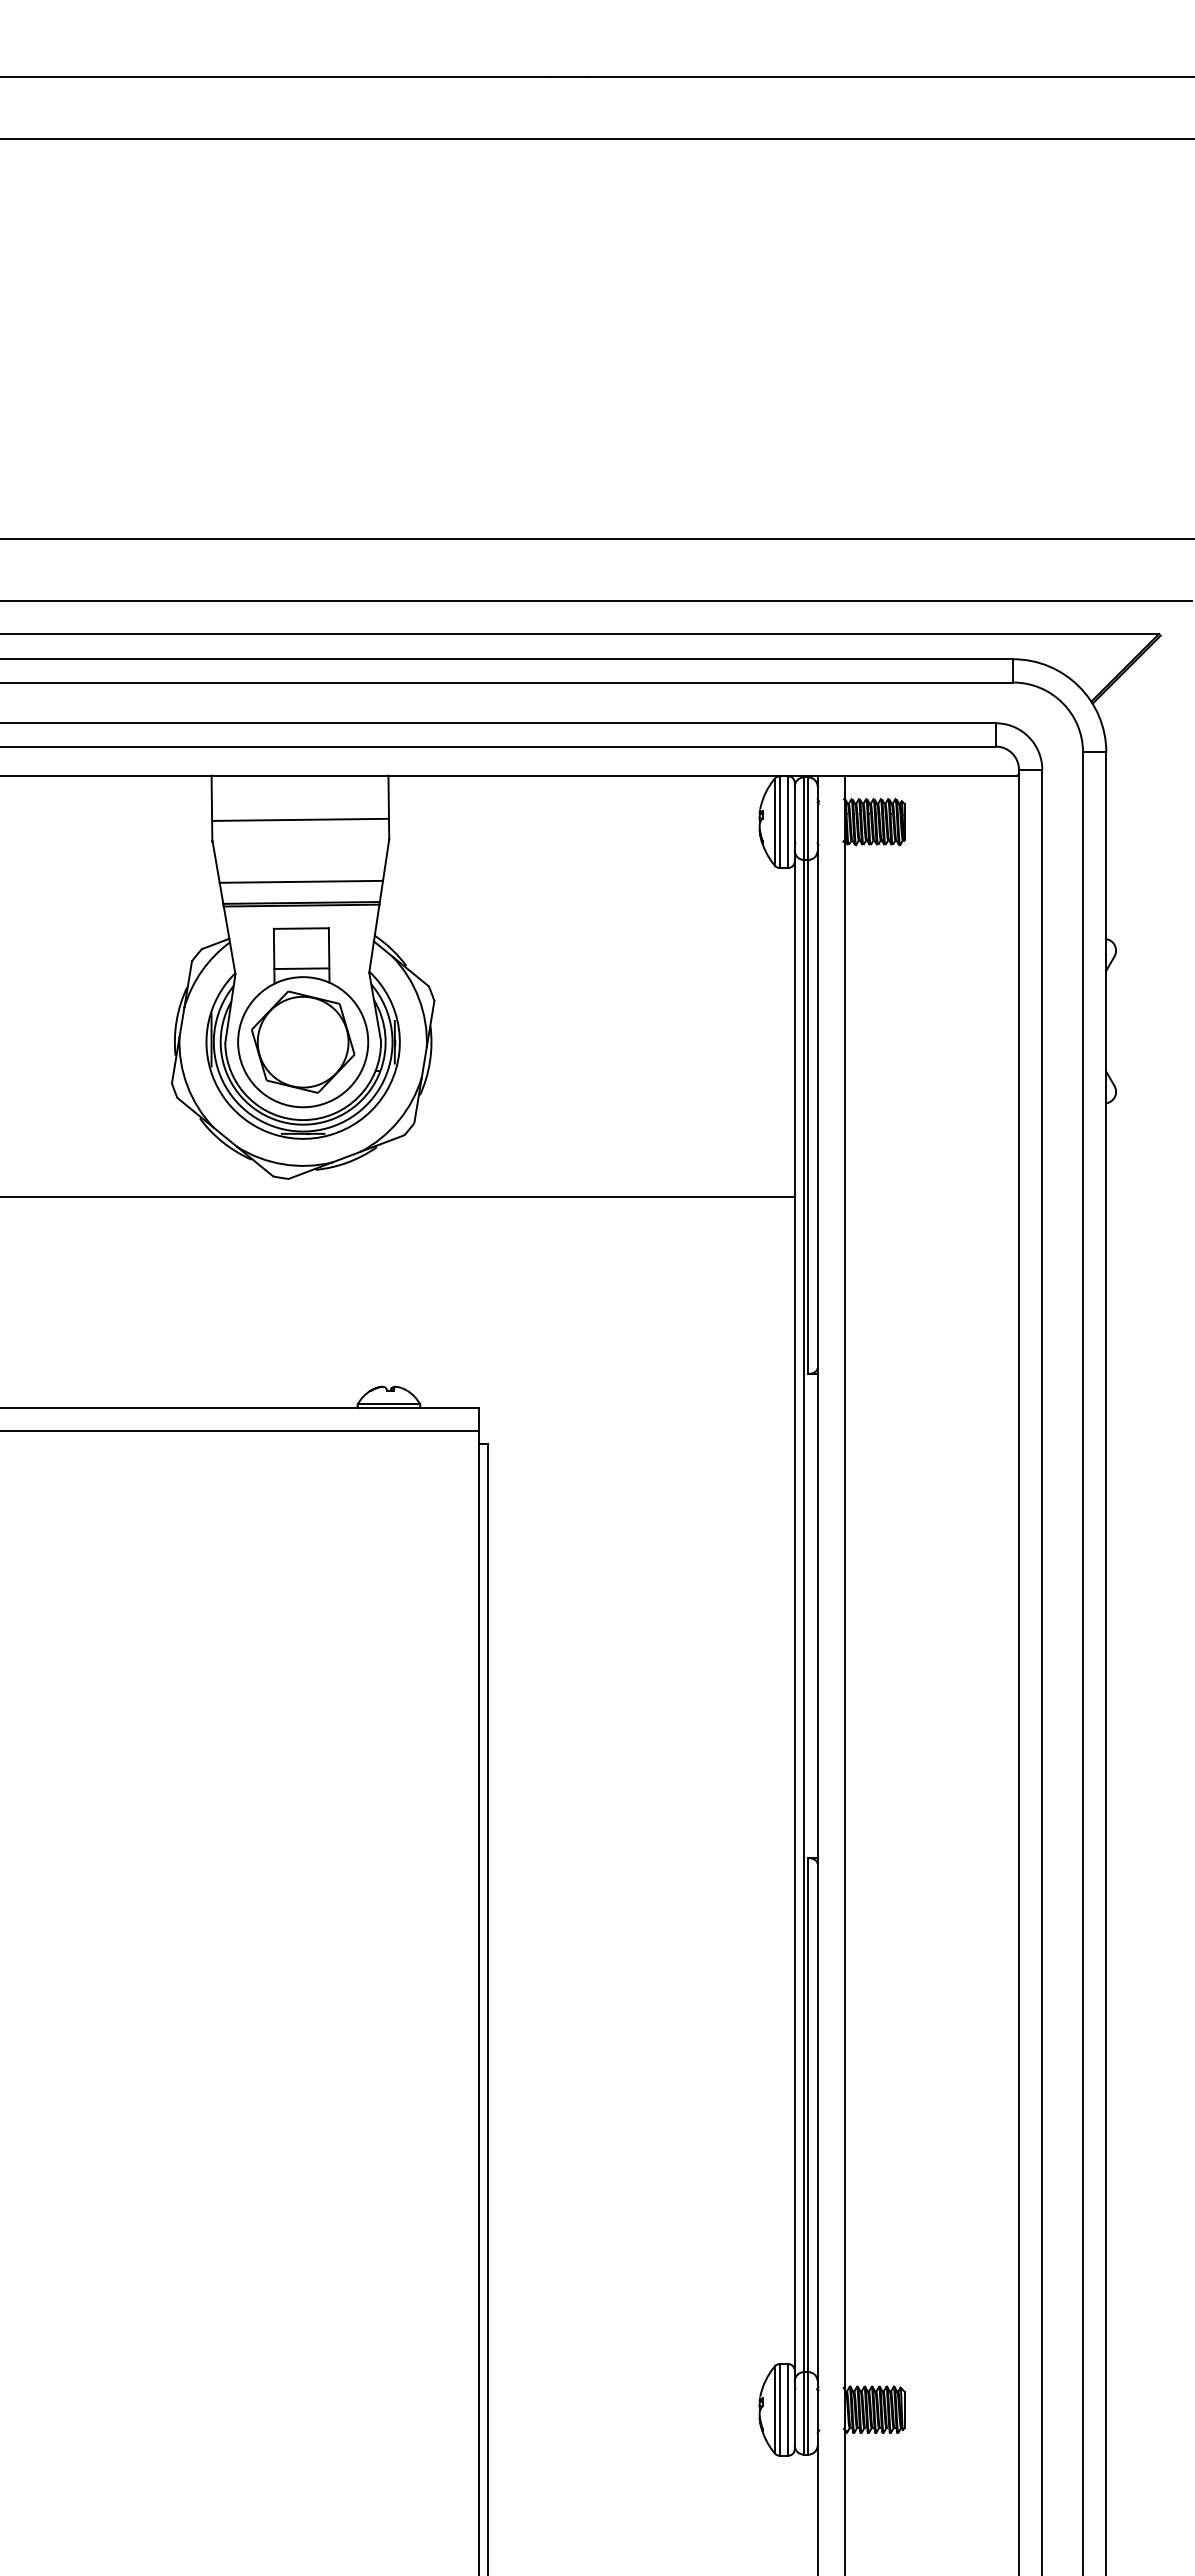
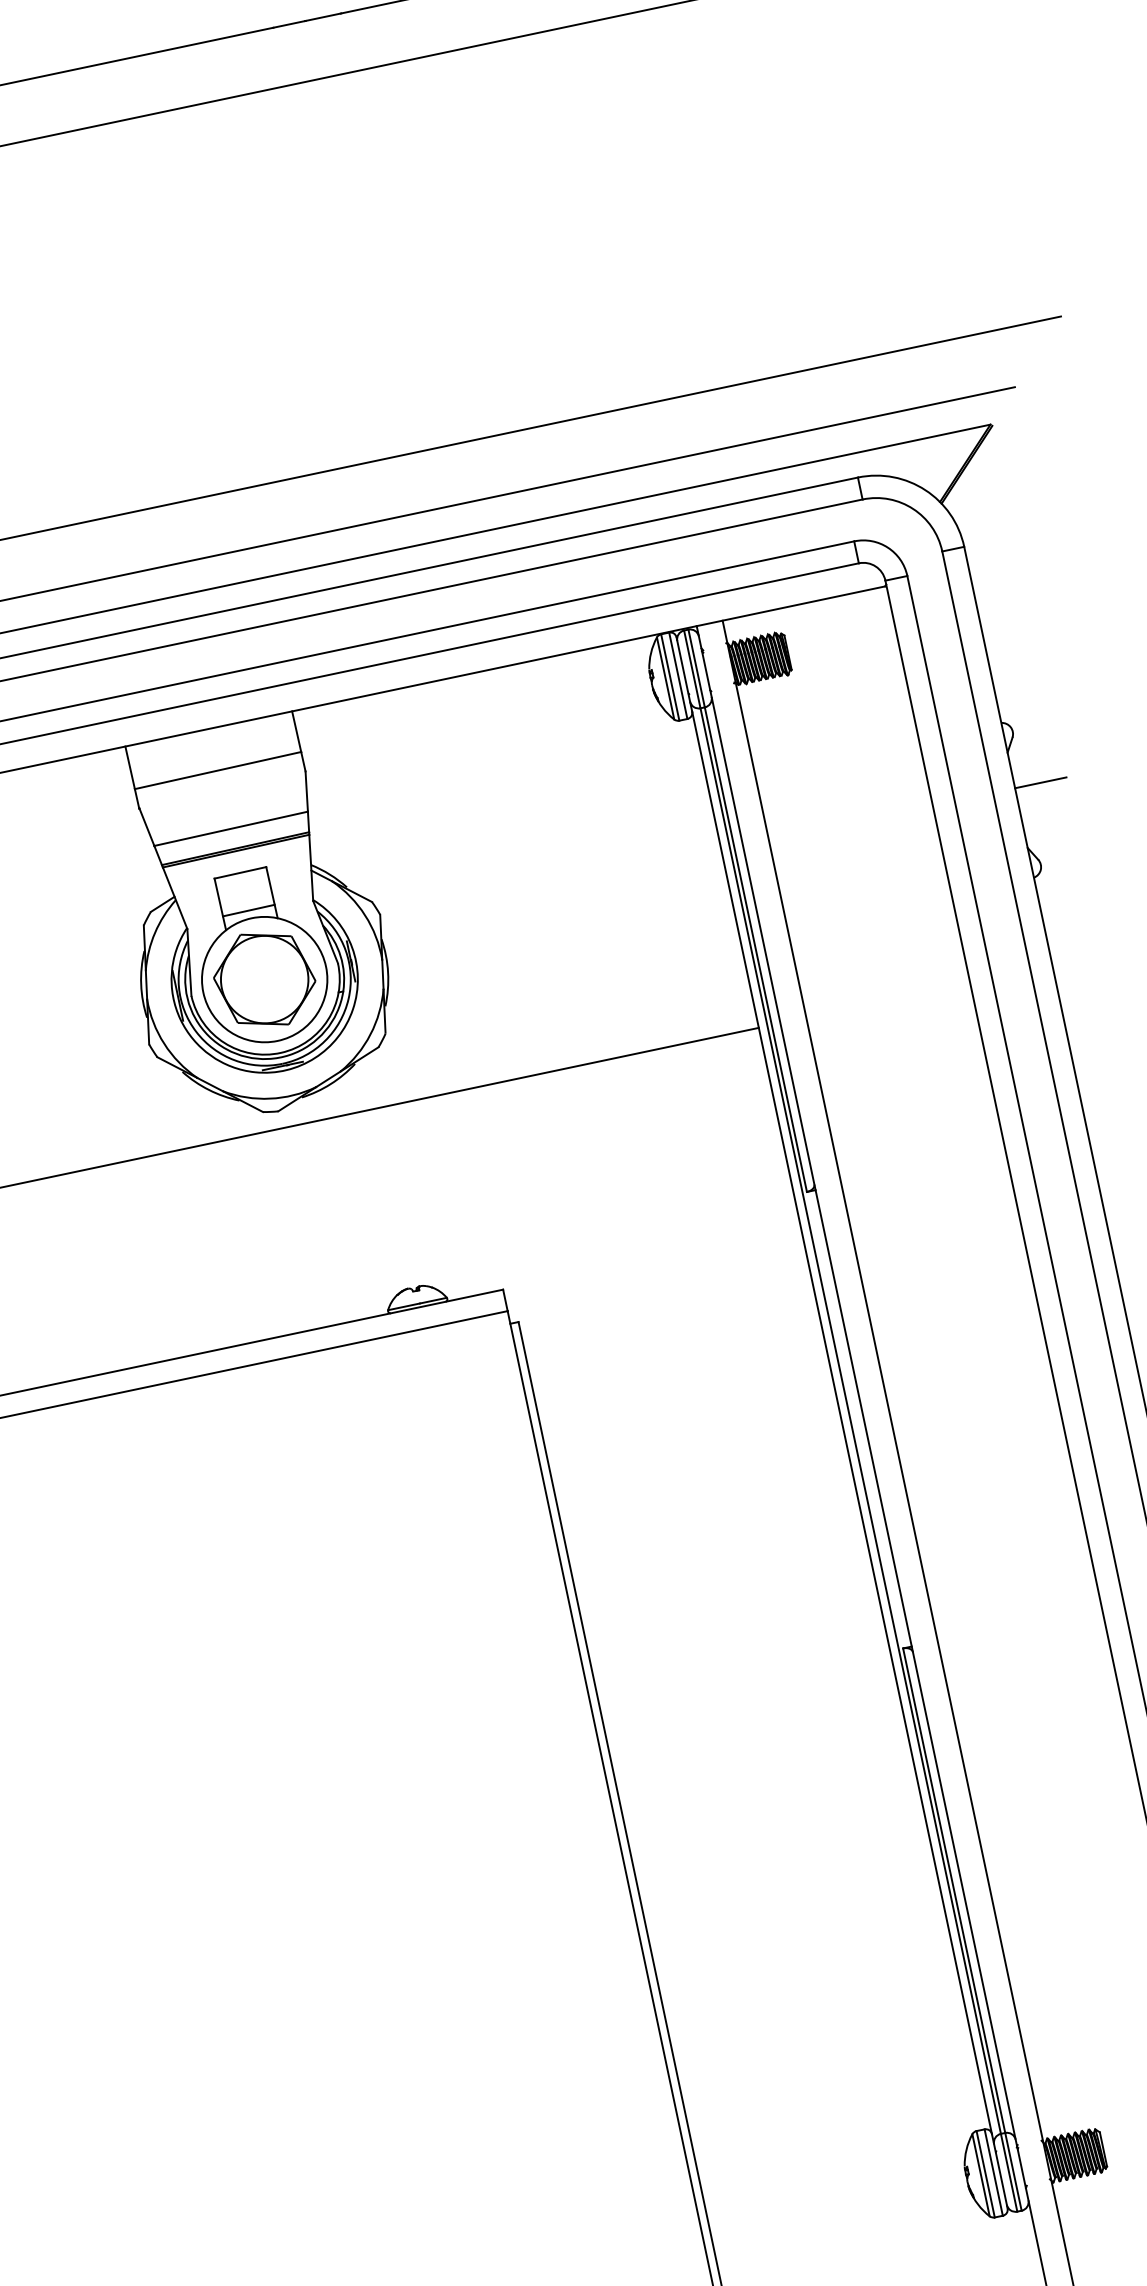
line: (1133, 1008) -> (1040, 782), added

